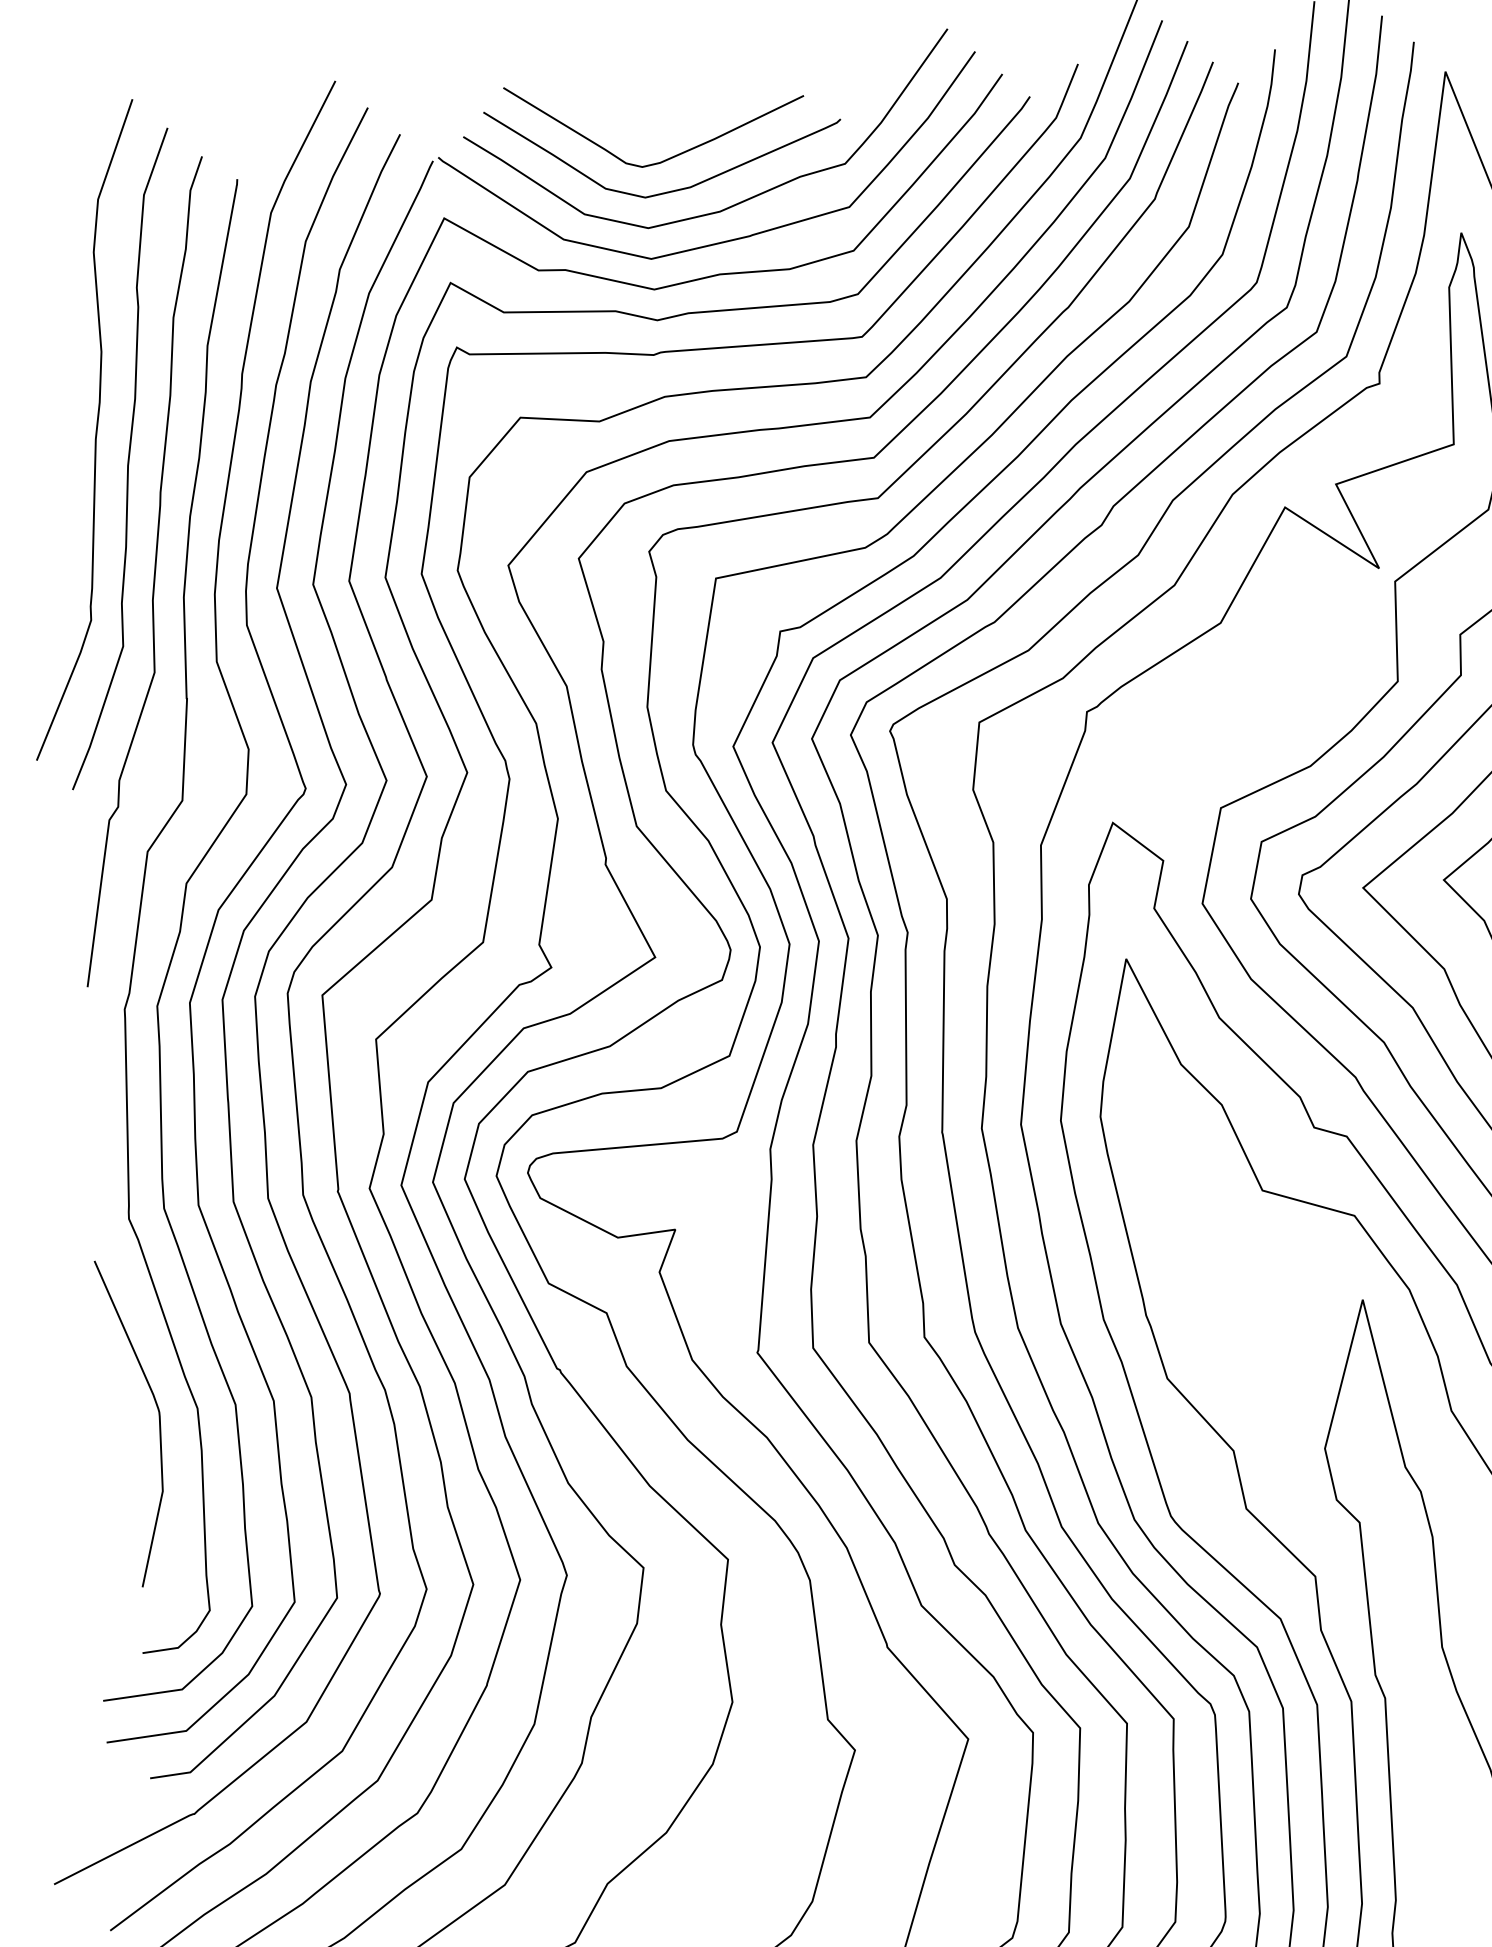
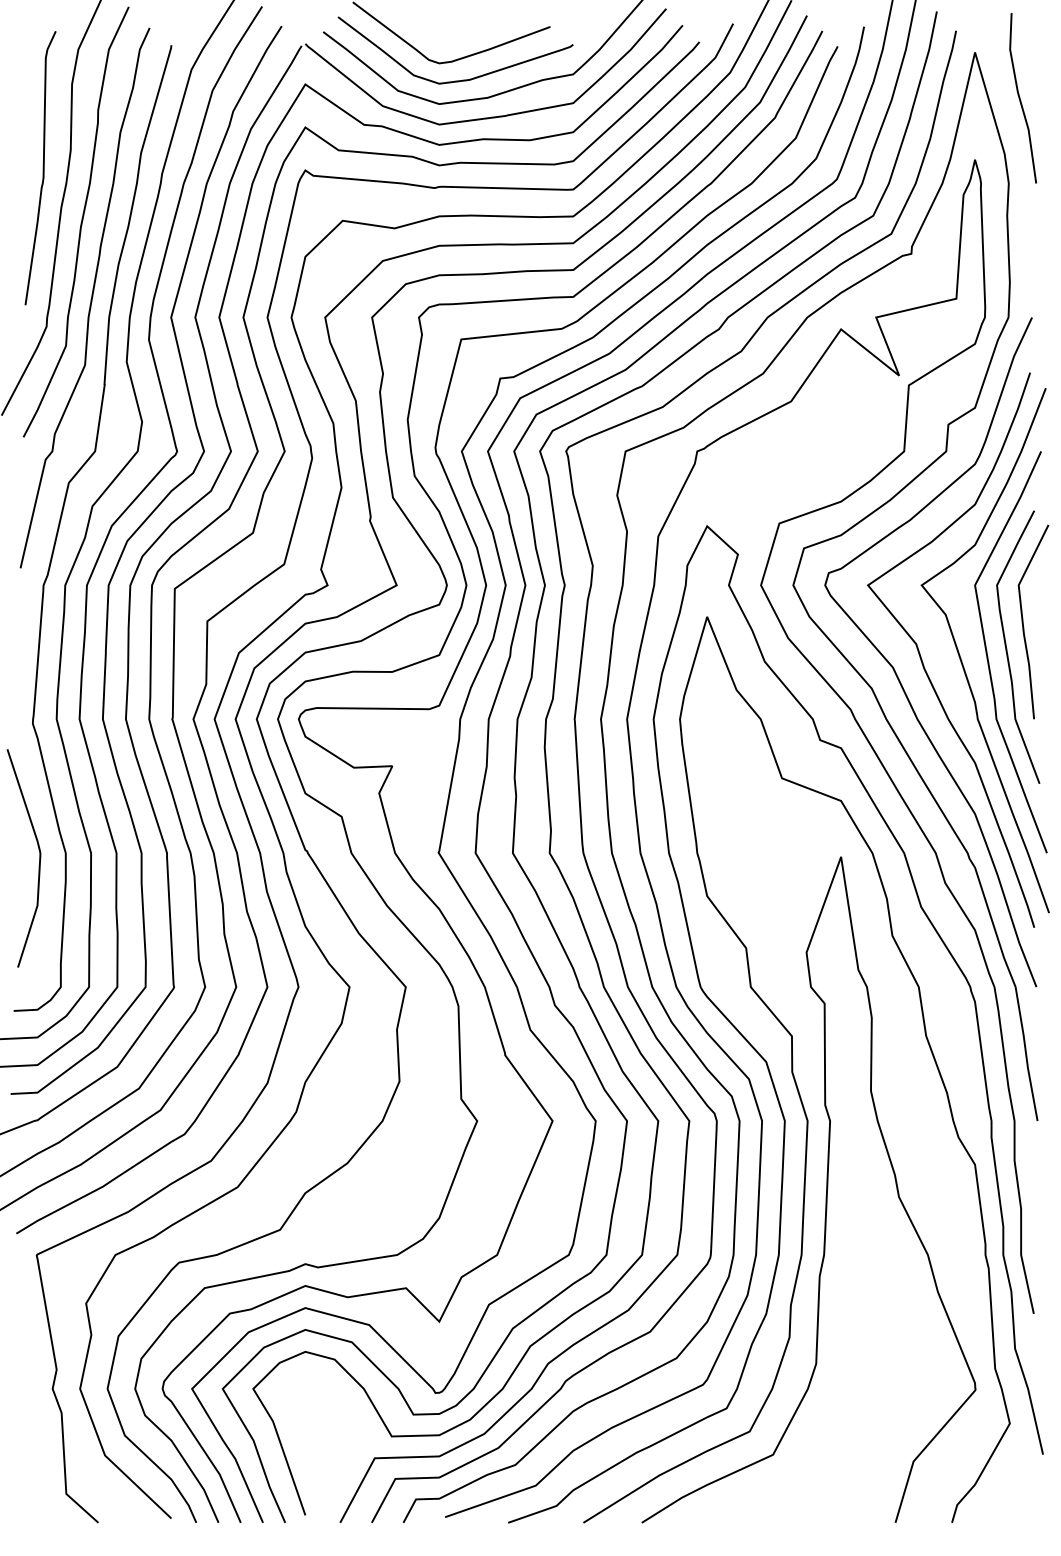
curve: (61, 383) -> (42, 168), added

